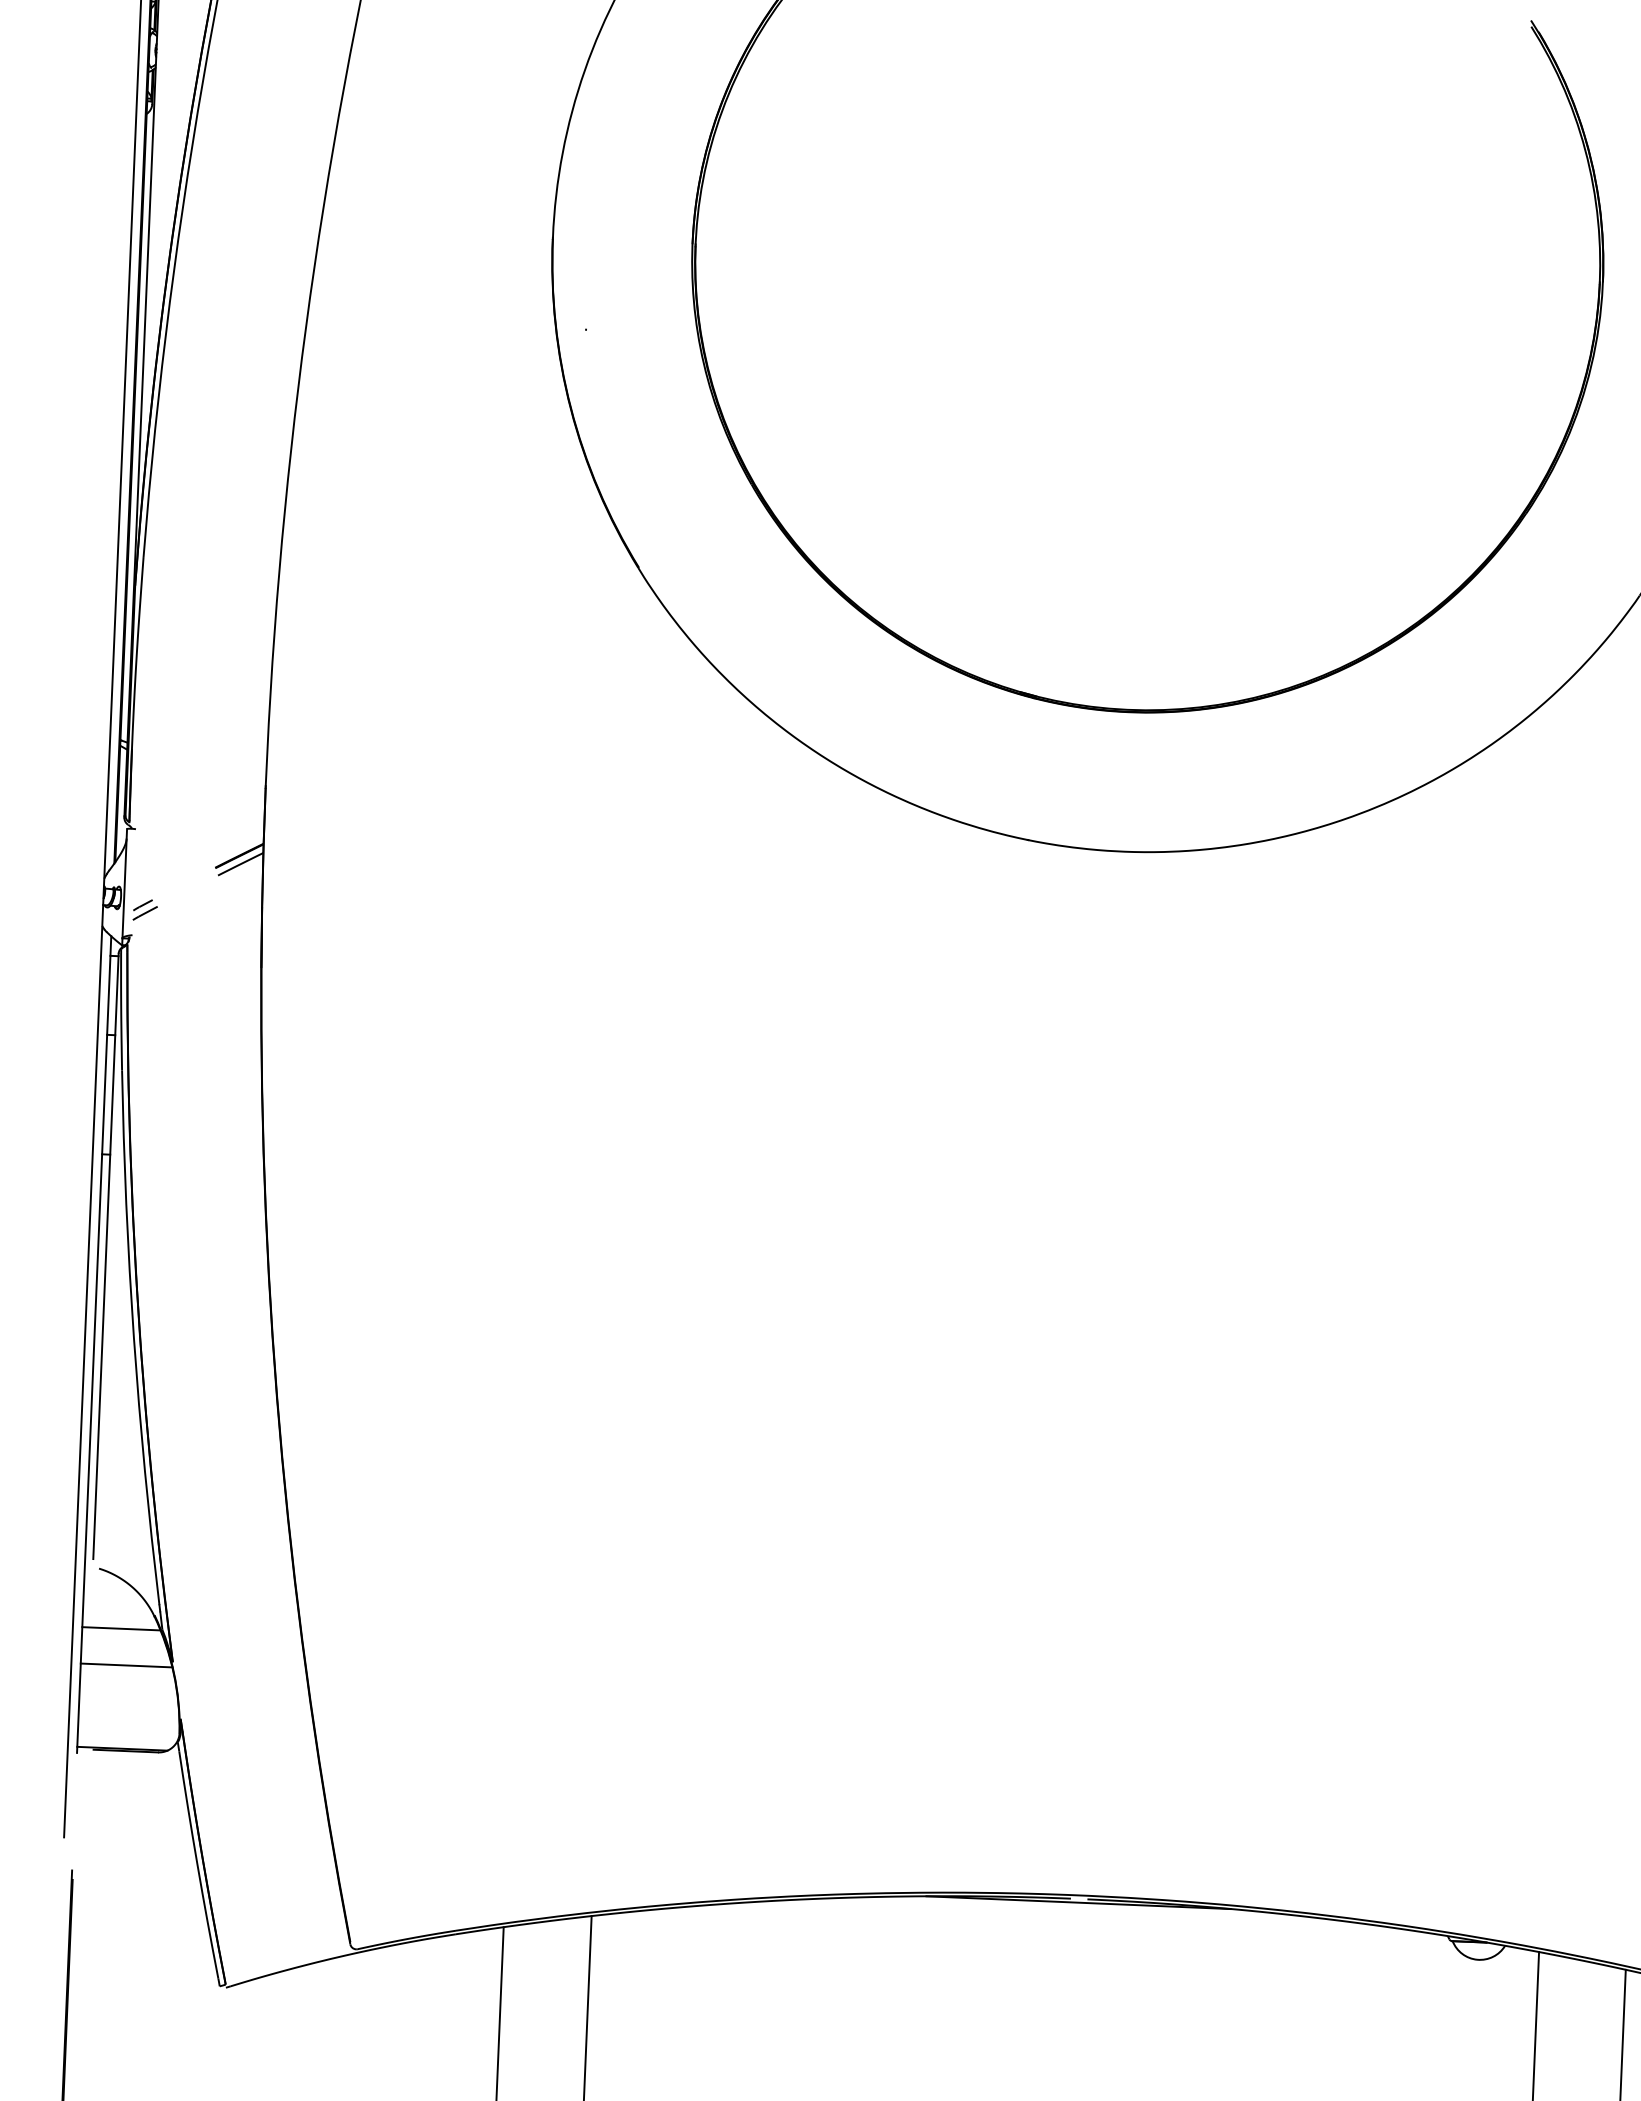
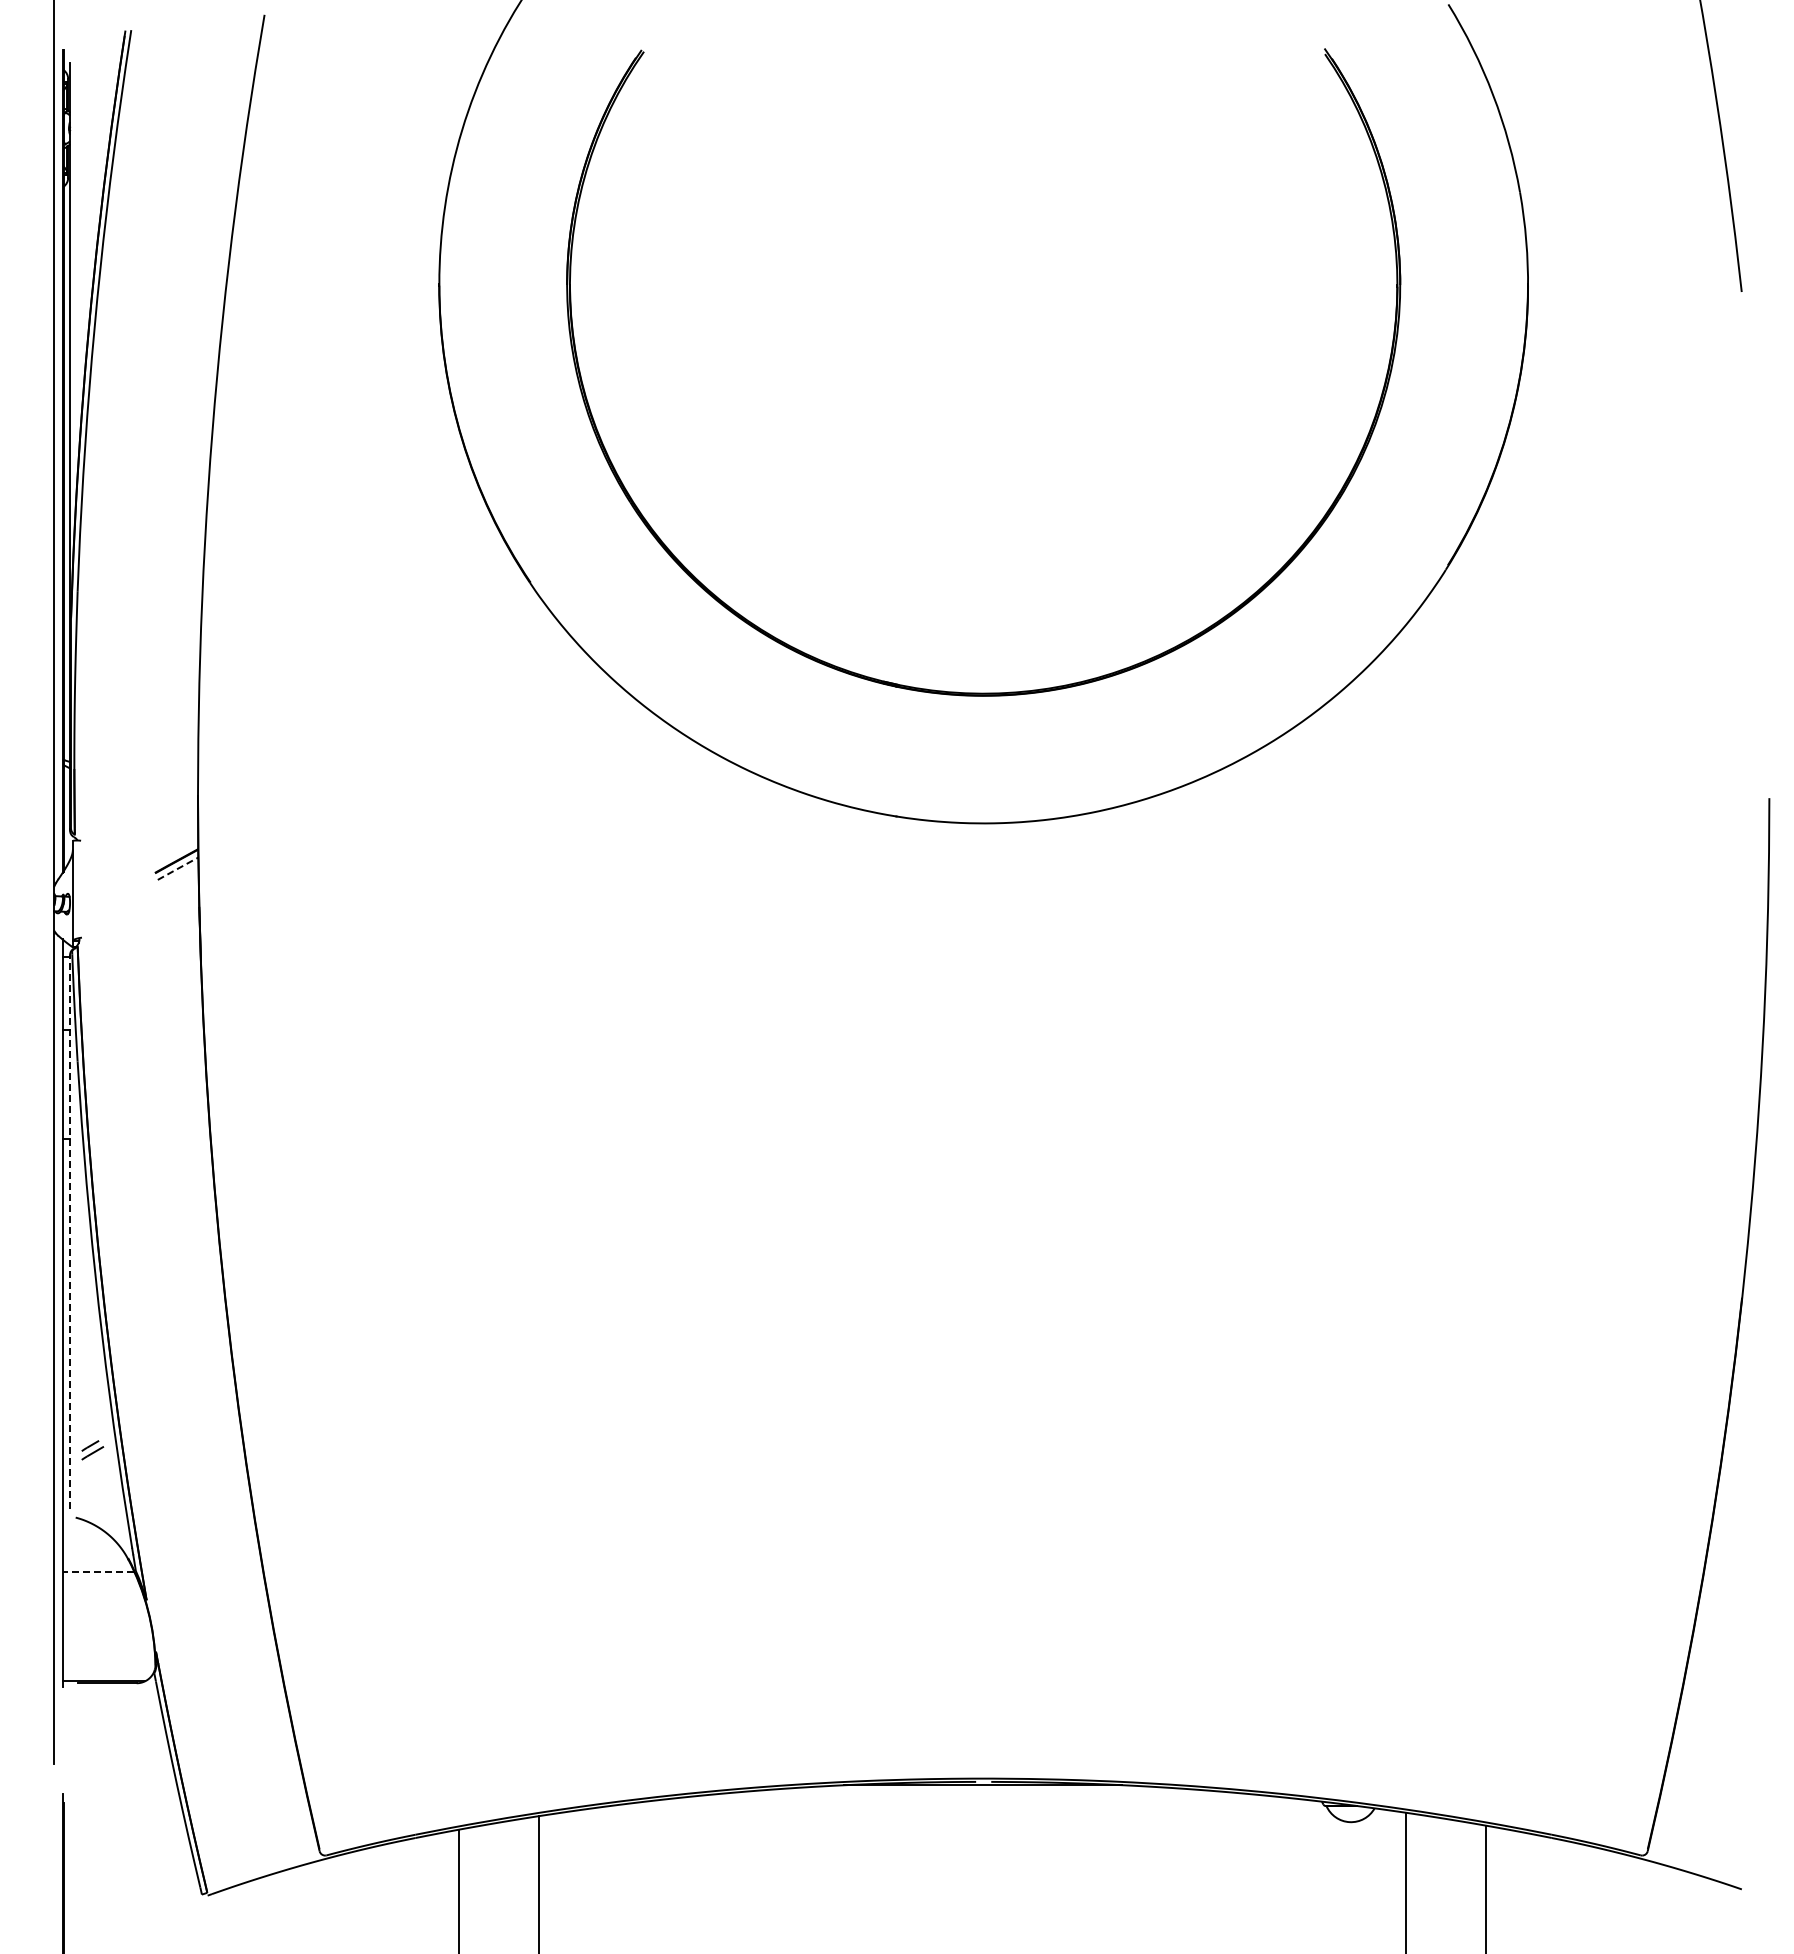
line: (241, 864) -> (178, 868), solid -> dashed
part: (145, 910) -> (92, 1450), moved
line: (106, 1256) -> (70, 1232), solid -> dashed
line: (121, 1628) -> (98, 1571), solid -> dashed
line: (126, 1665) -> (104, 1605), removed

